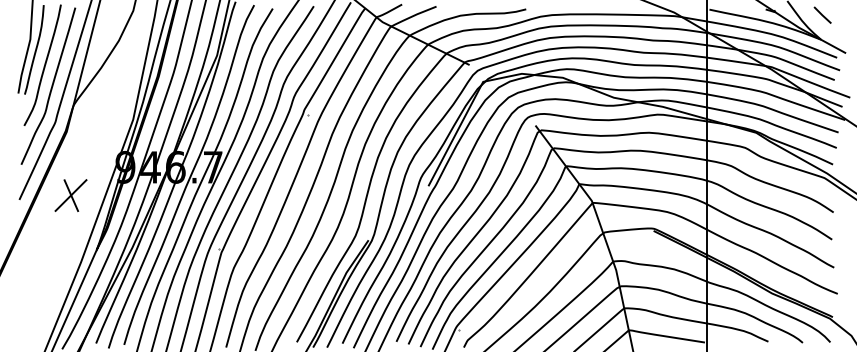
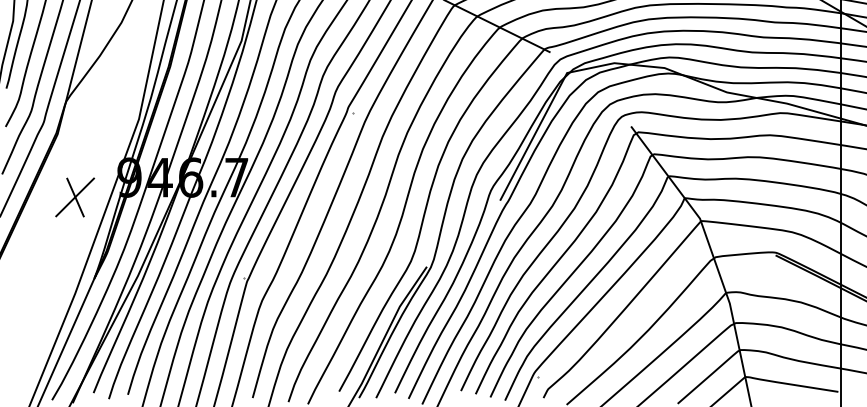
part: (70, 195) -> (74, 197), moved

